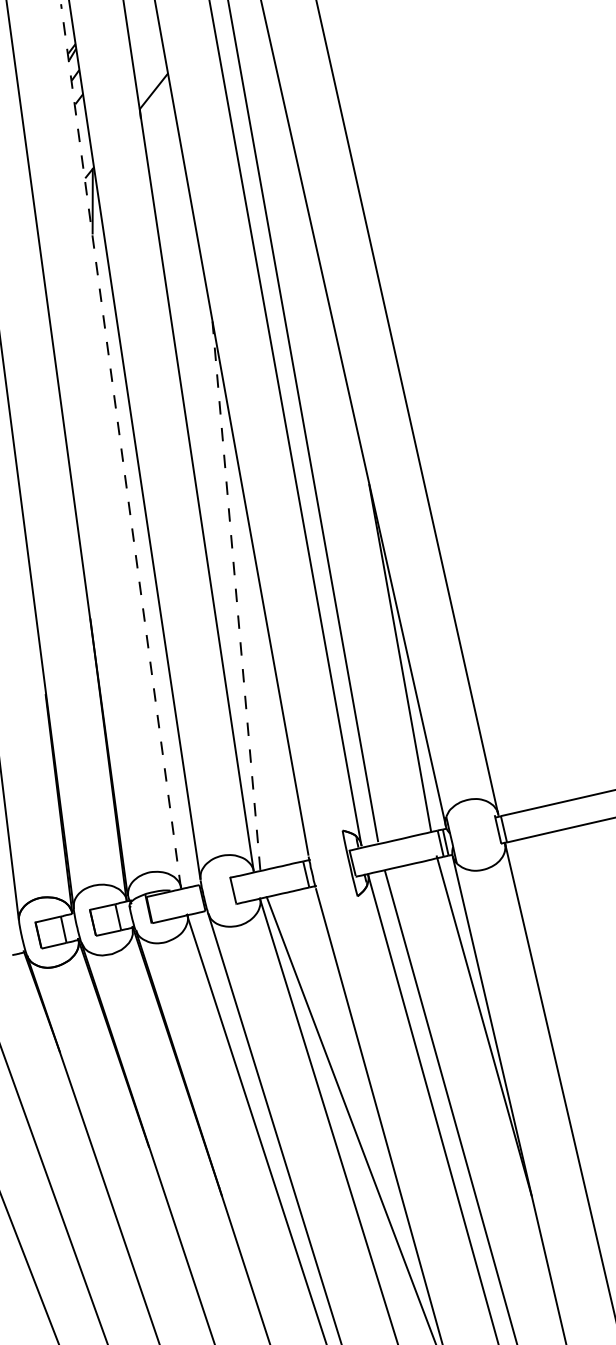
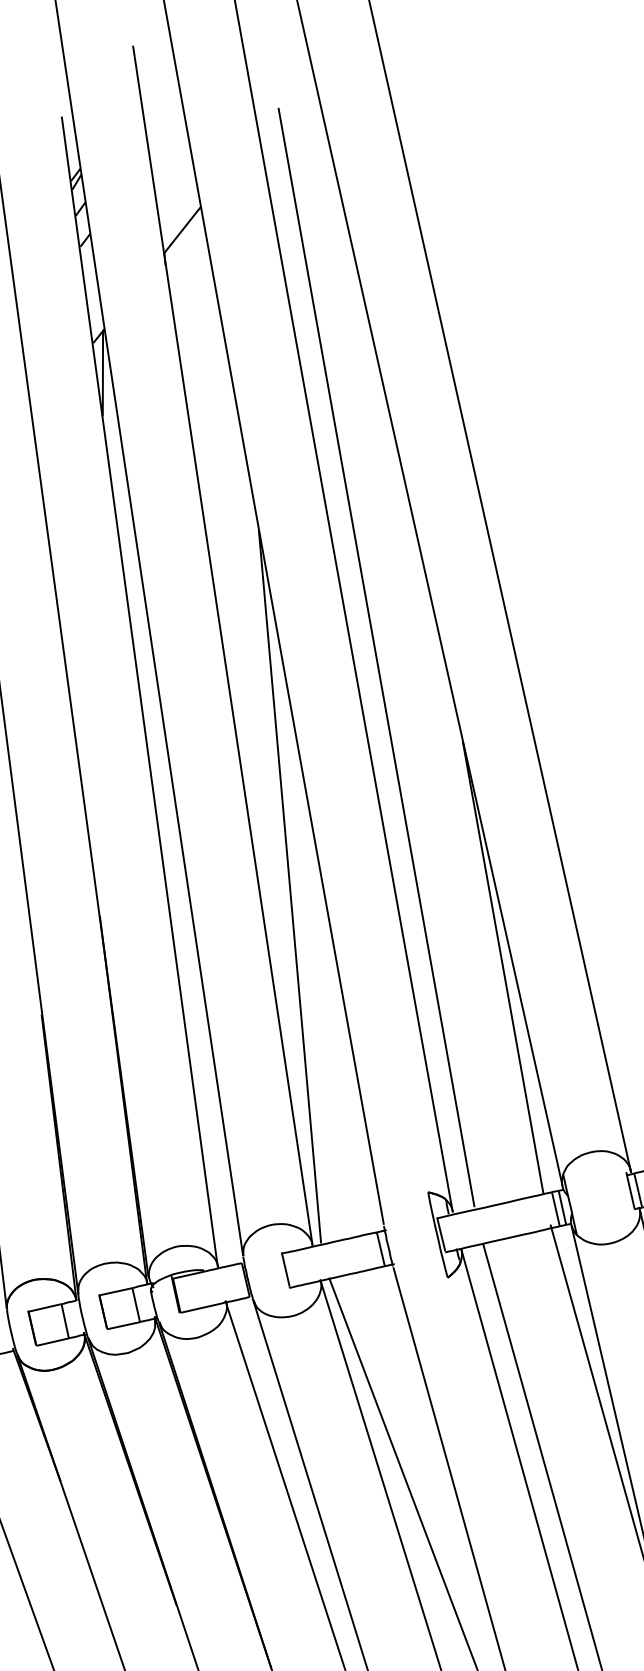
line: (120, 445) -> (139, 690), dashed -> solid
line: (236, 595) -> (290, 886), dashed -> solid

